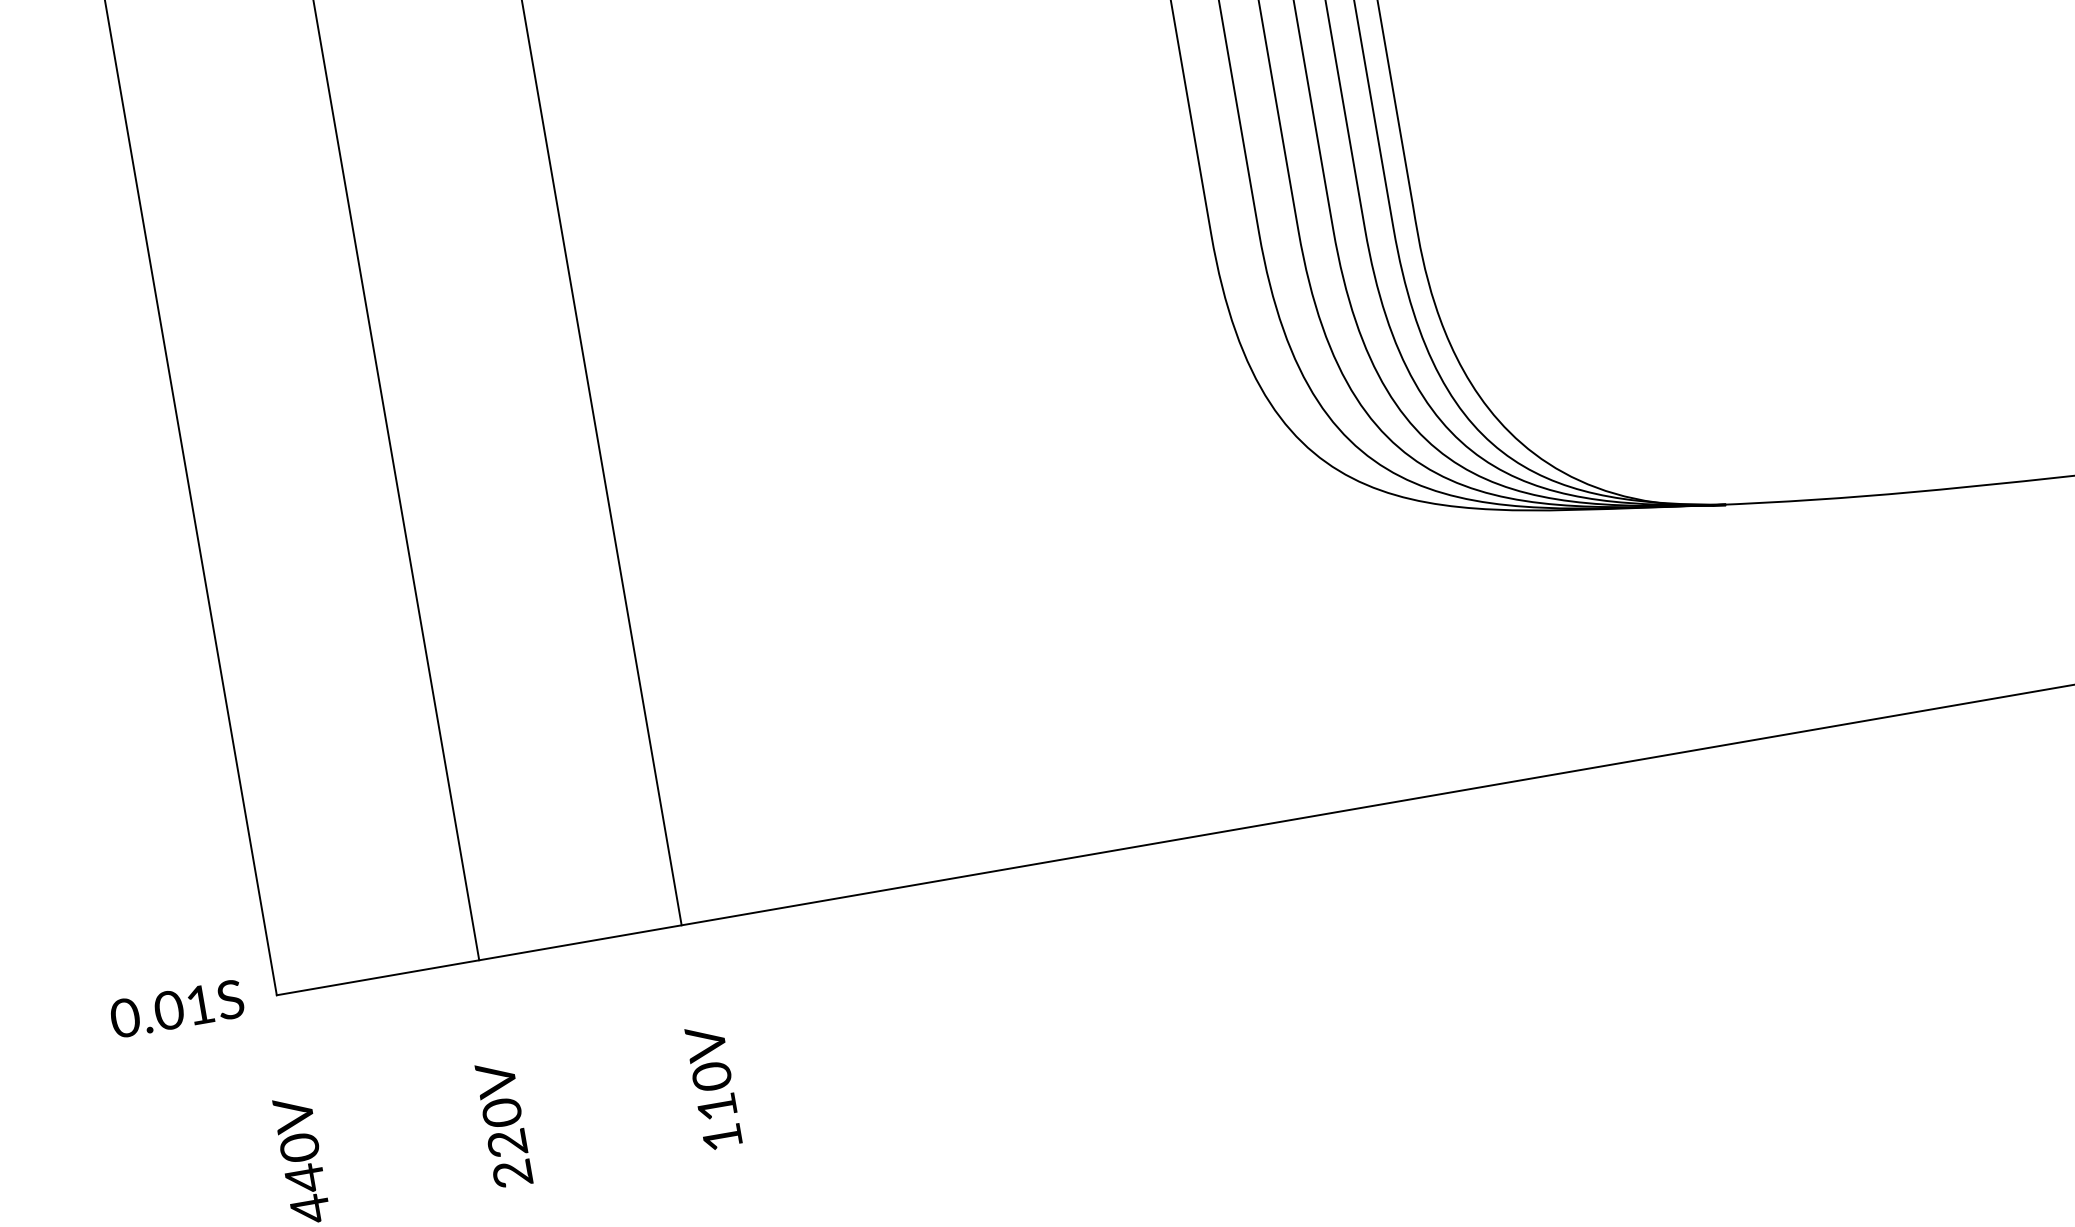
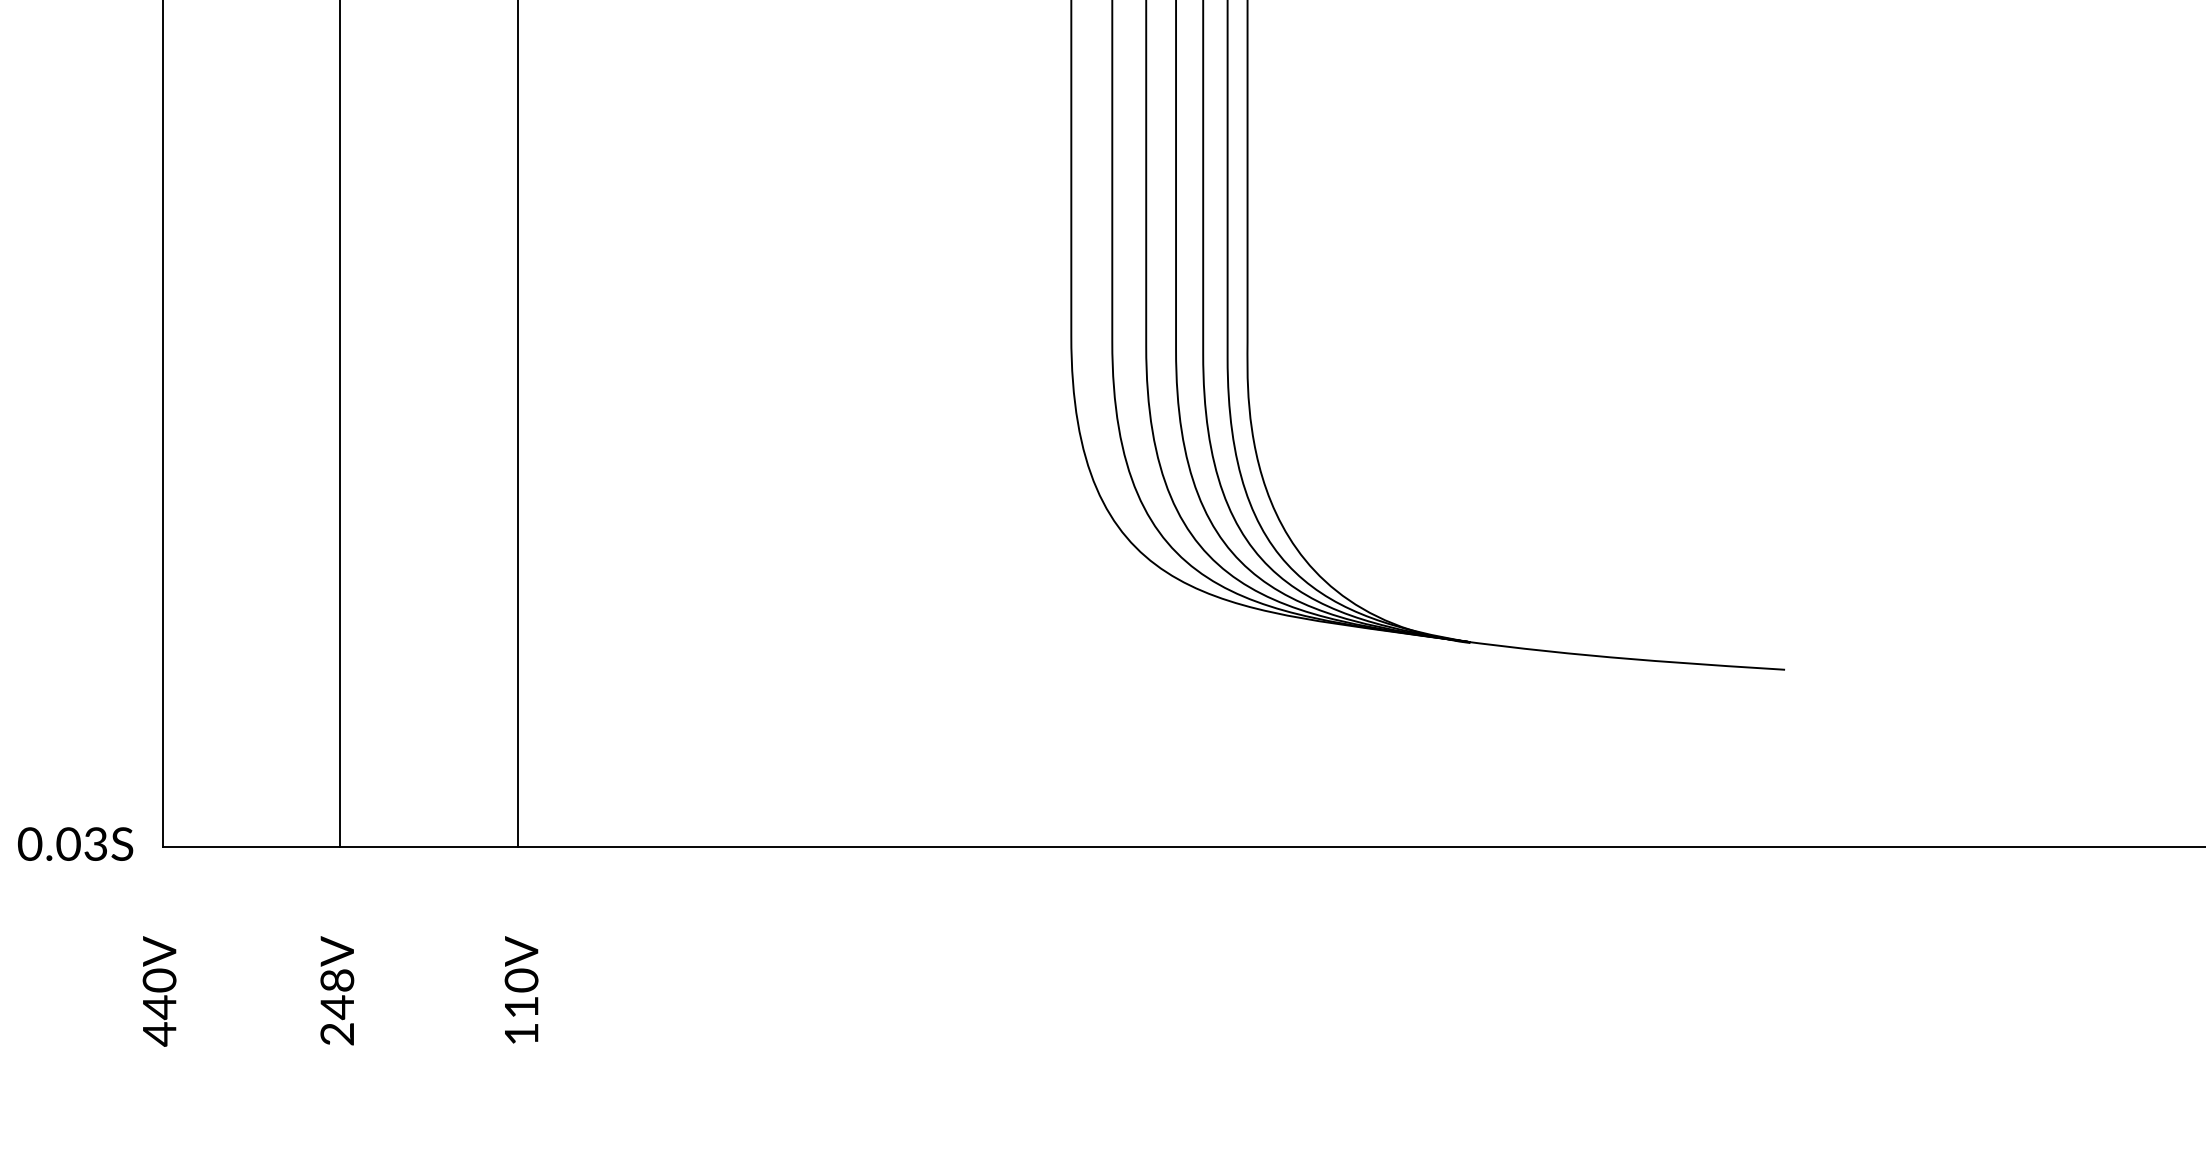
text: (199, 1004) -> (95, 843), 0.01S -> 0.03S
text: (505, 1128) -> (337, 994), 220V -> 248V

